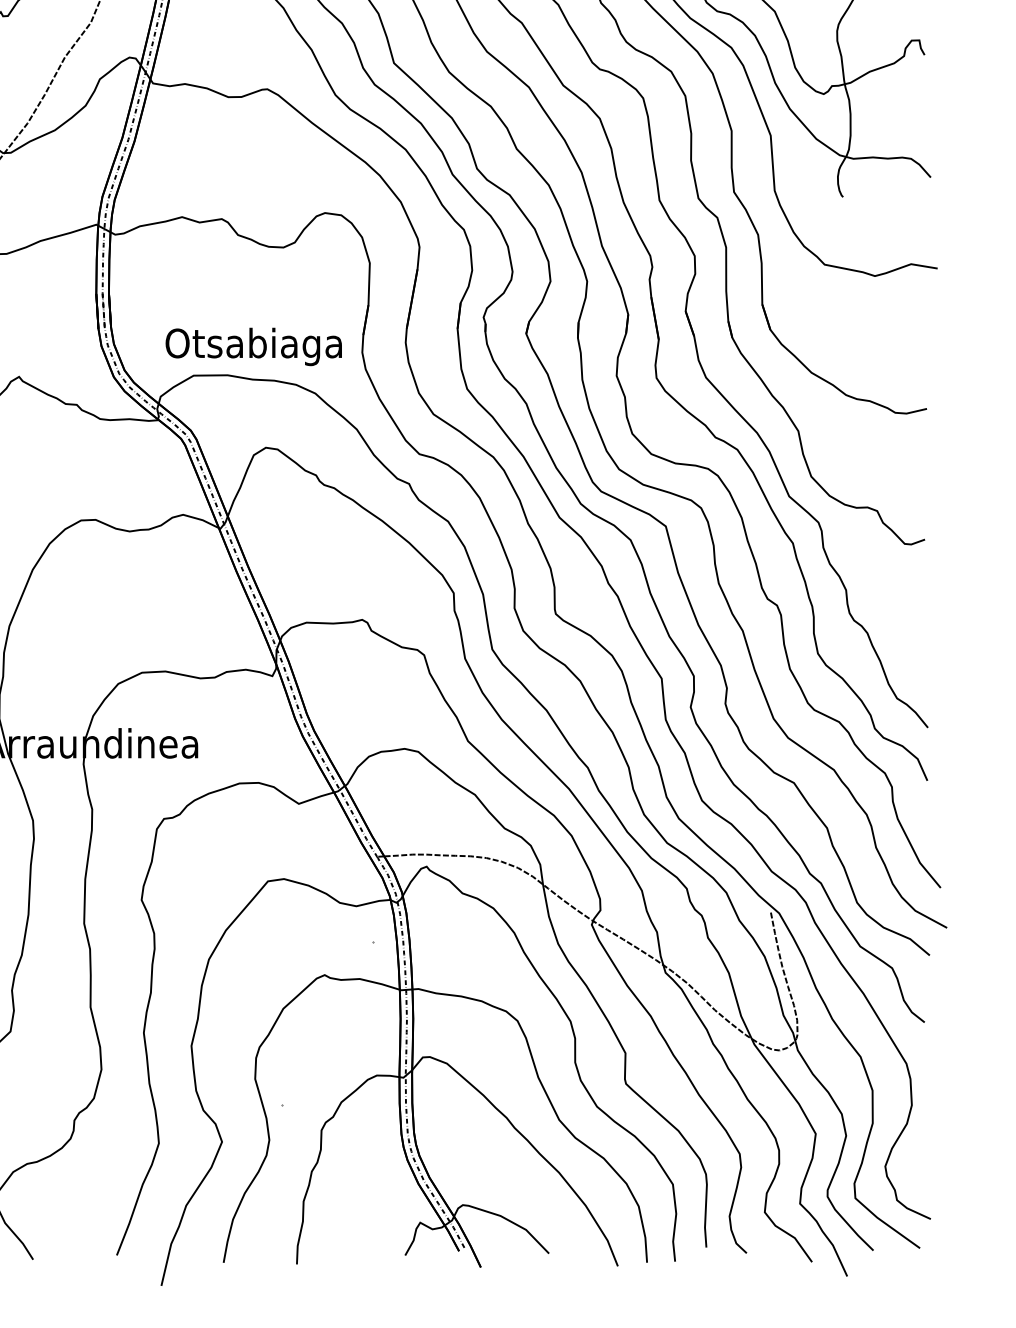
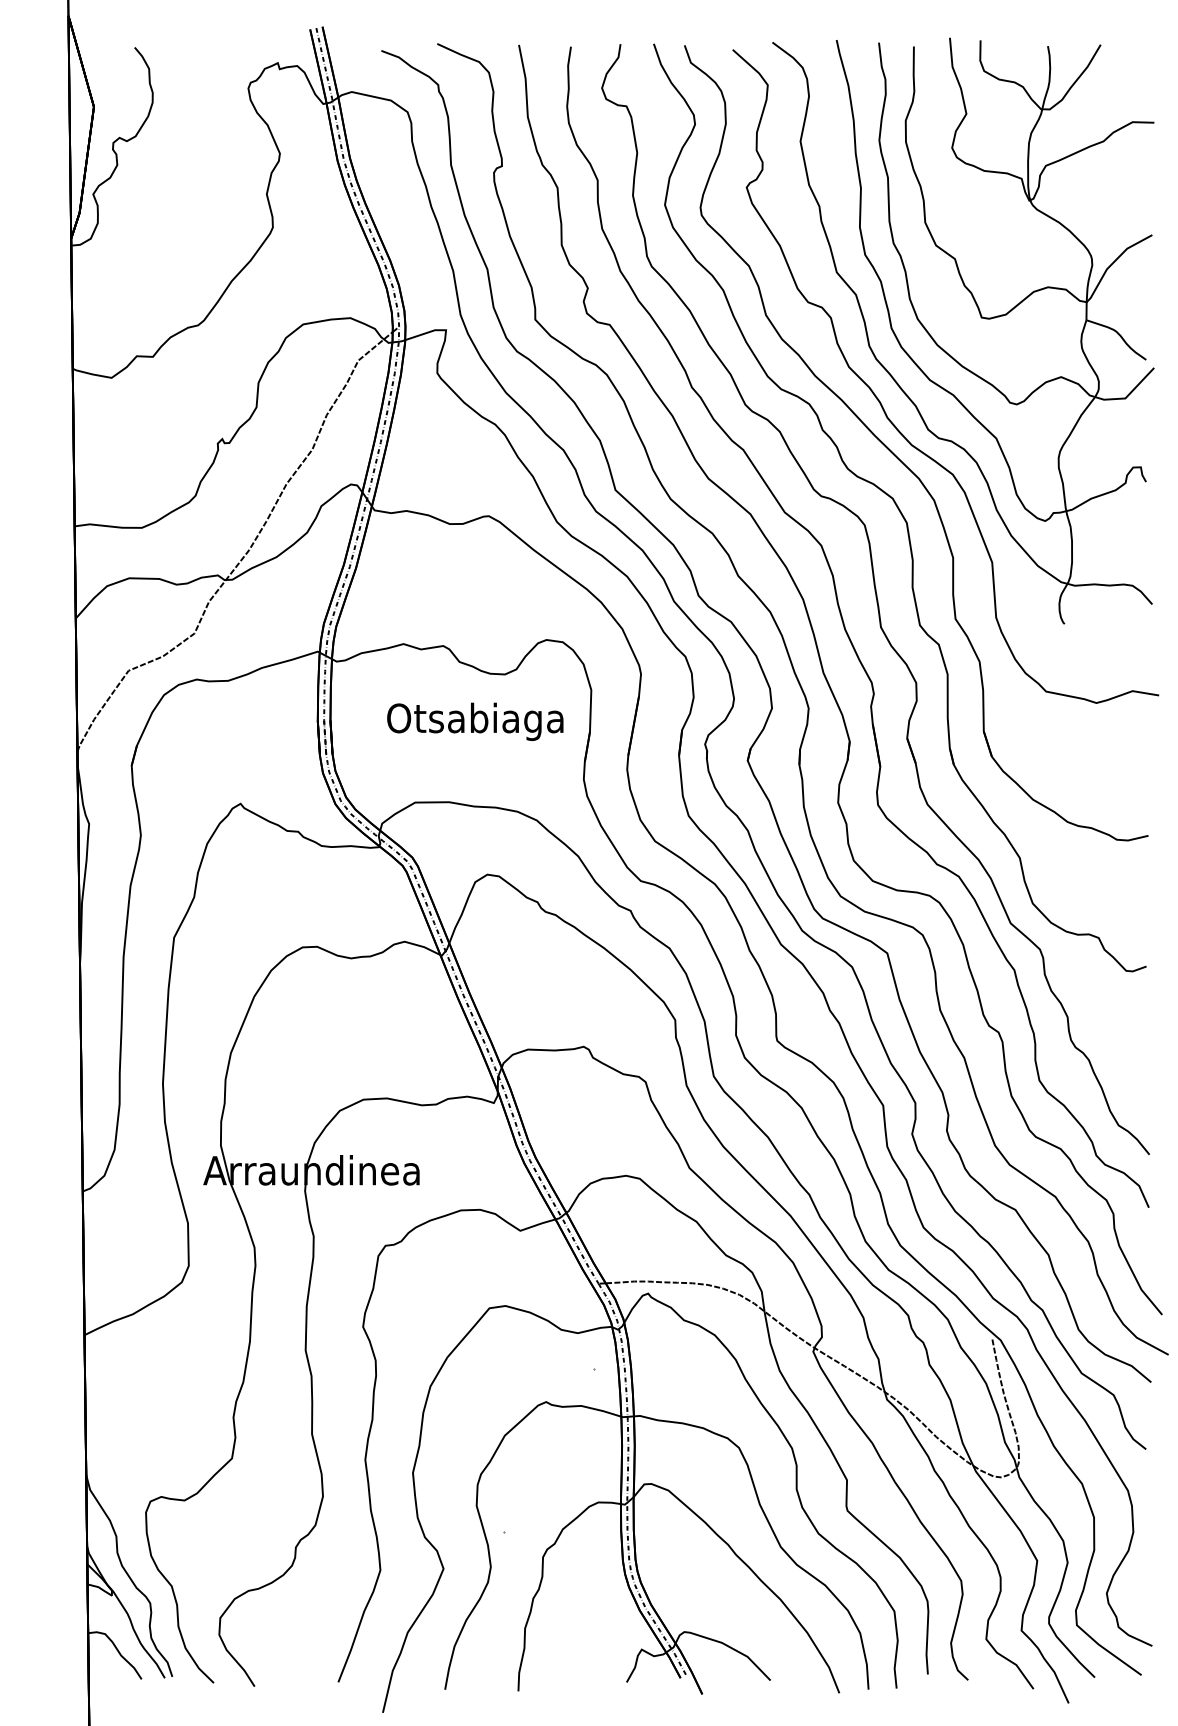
text: (254, 346) -> (475, 721), moved

